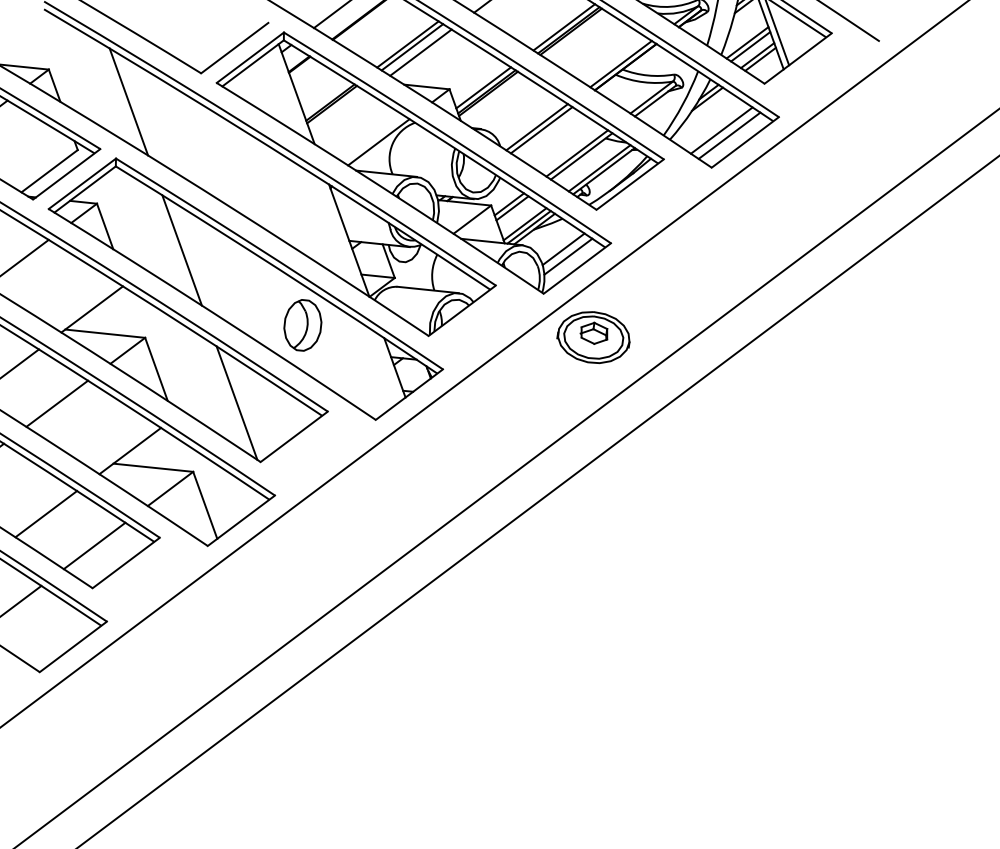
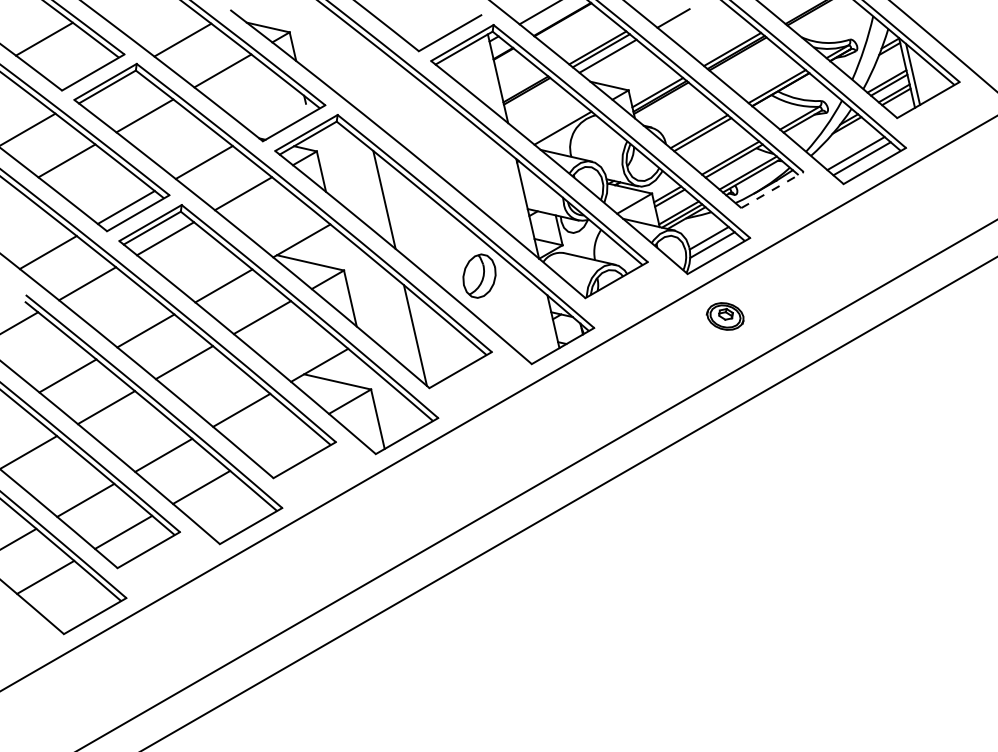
line: (128, 101) -> (354, 67), removed
line: (49, 170) -> (279, 118), removed
line: (630, 183) -> (772, 189), solid -> dashed
part: (592, 337) -> (724, 316), size x0.6
line: (94, 544) -> (279, 441), removed

